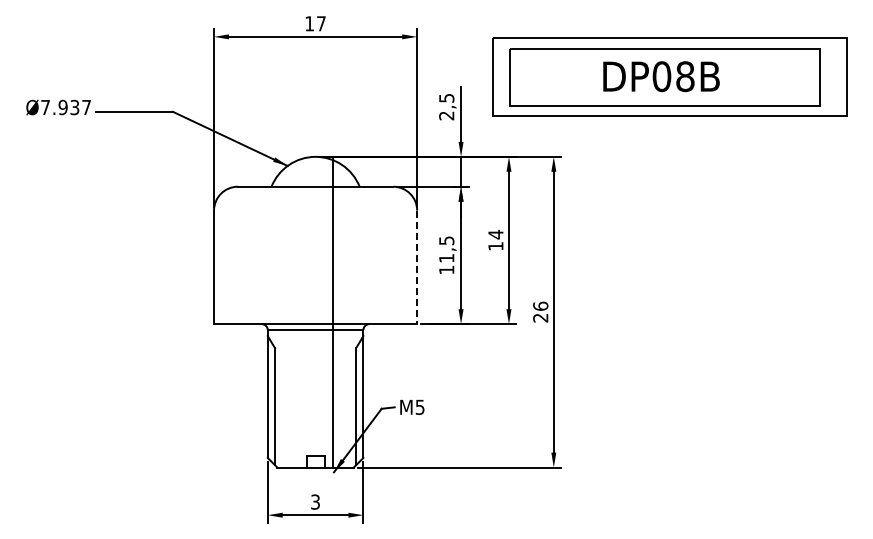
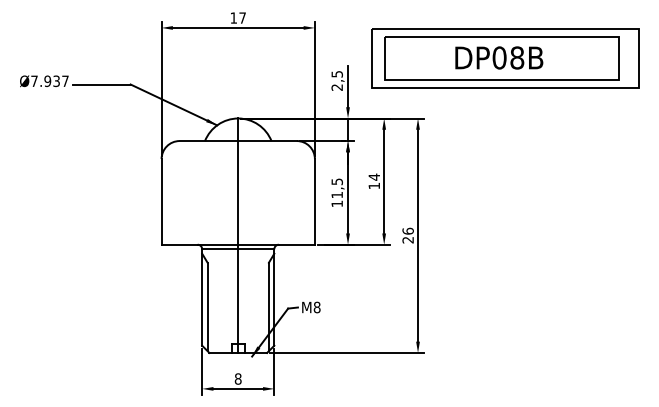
line: (417, 267) -> (315, 201), dashed -> solid
line: (332, 311) -> (238, 235), moved
text: (419, 406) -> (316, 306), M5 -> M8
text: (315, 501) -> (238, 378), 3 -> 8

